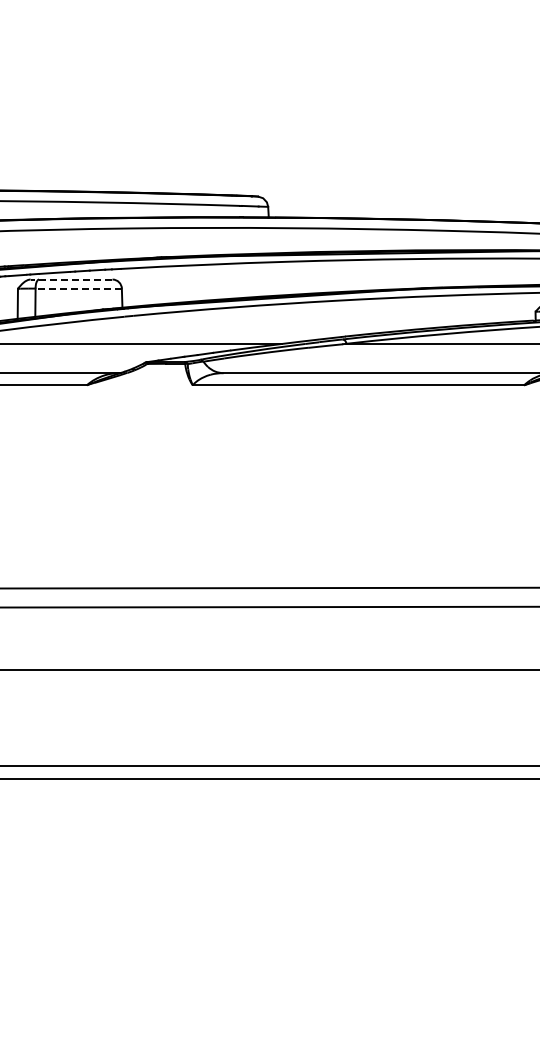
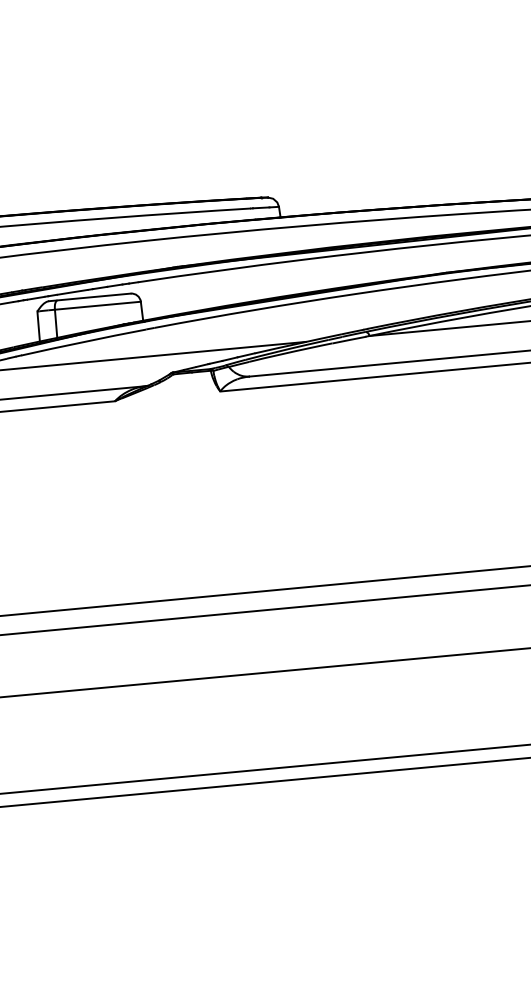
line: (71, 279) -> (89, 297), dashed -> solid
line: (78, 288) -> (97, 305), dashed -> solid

